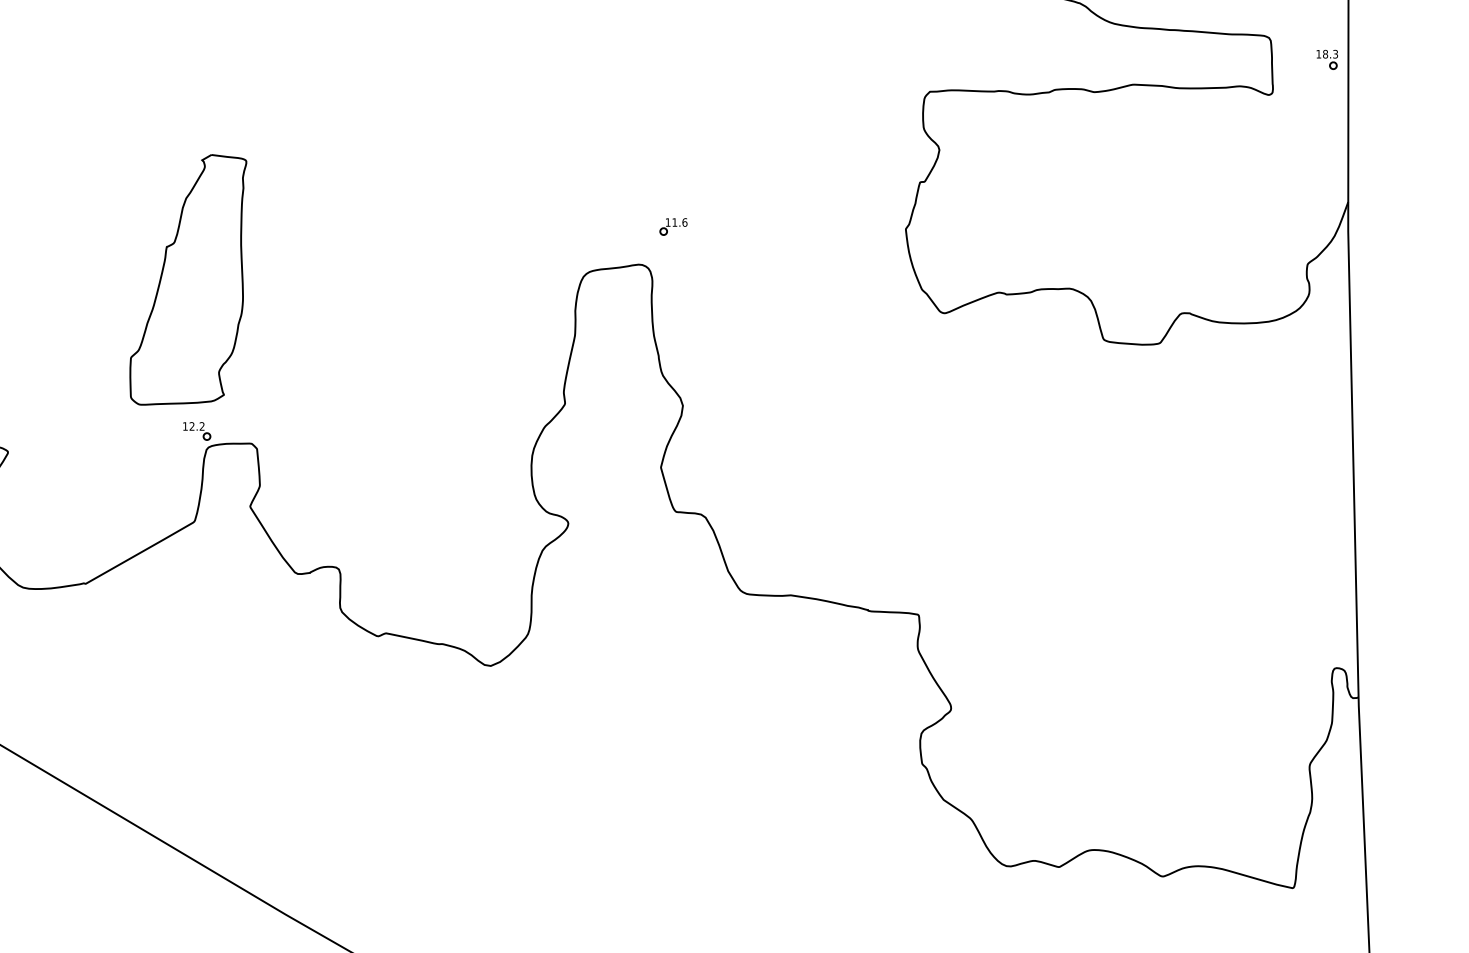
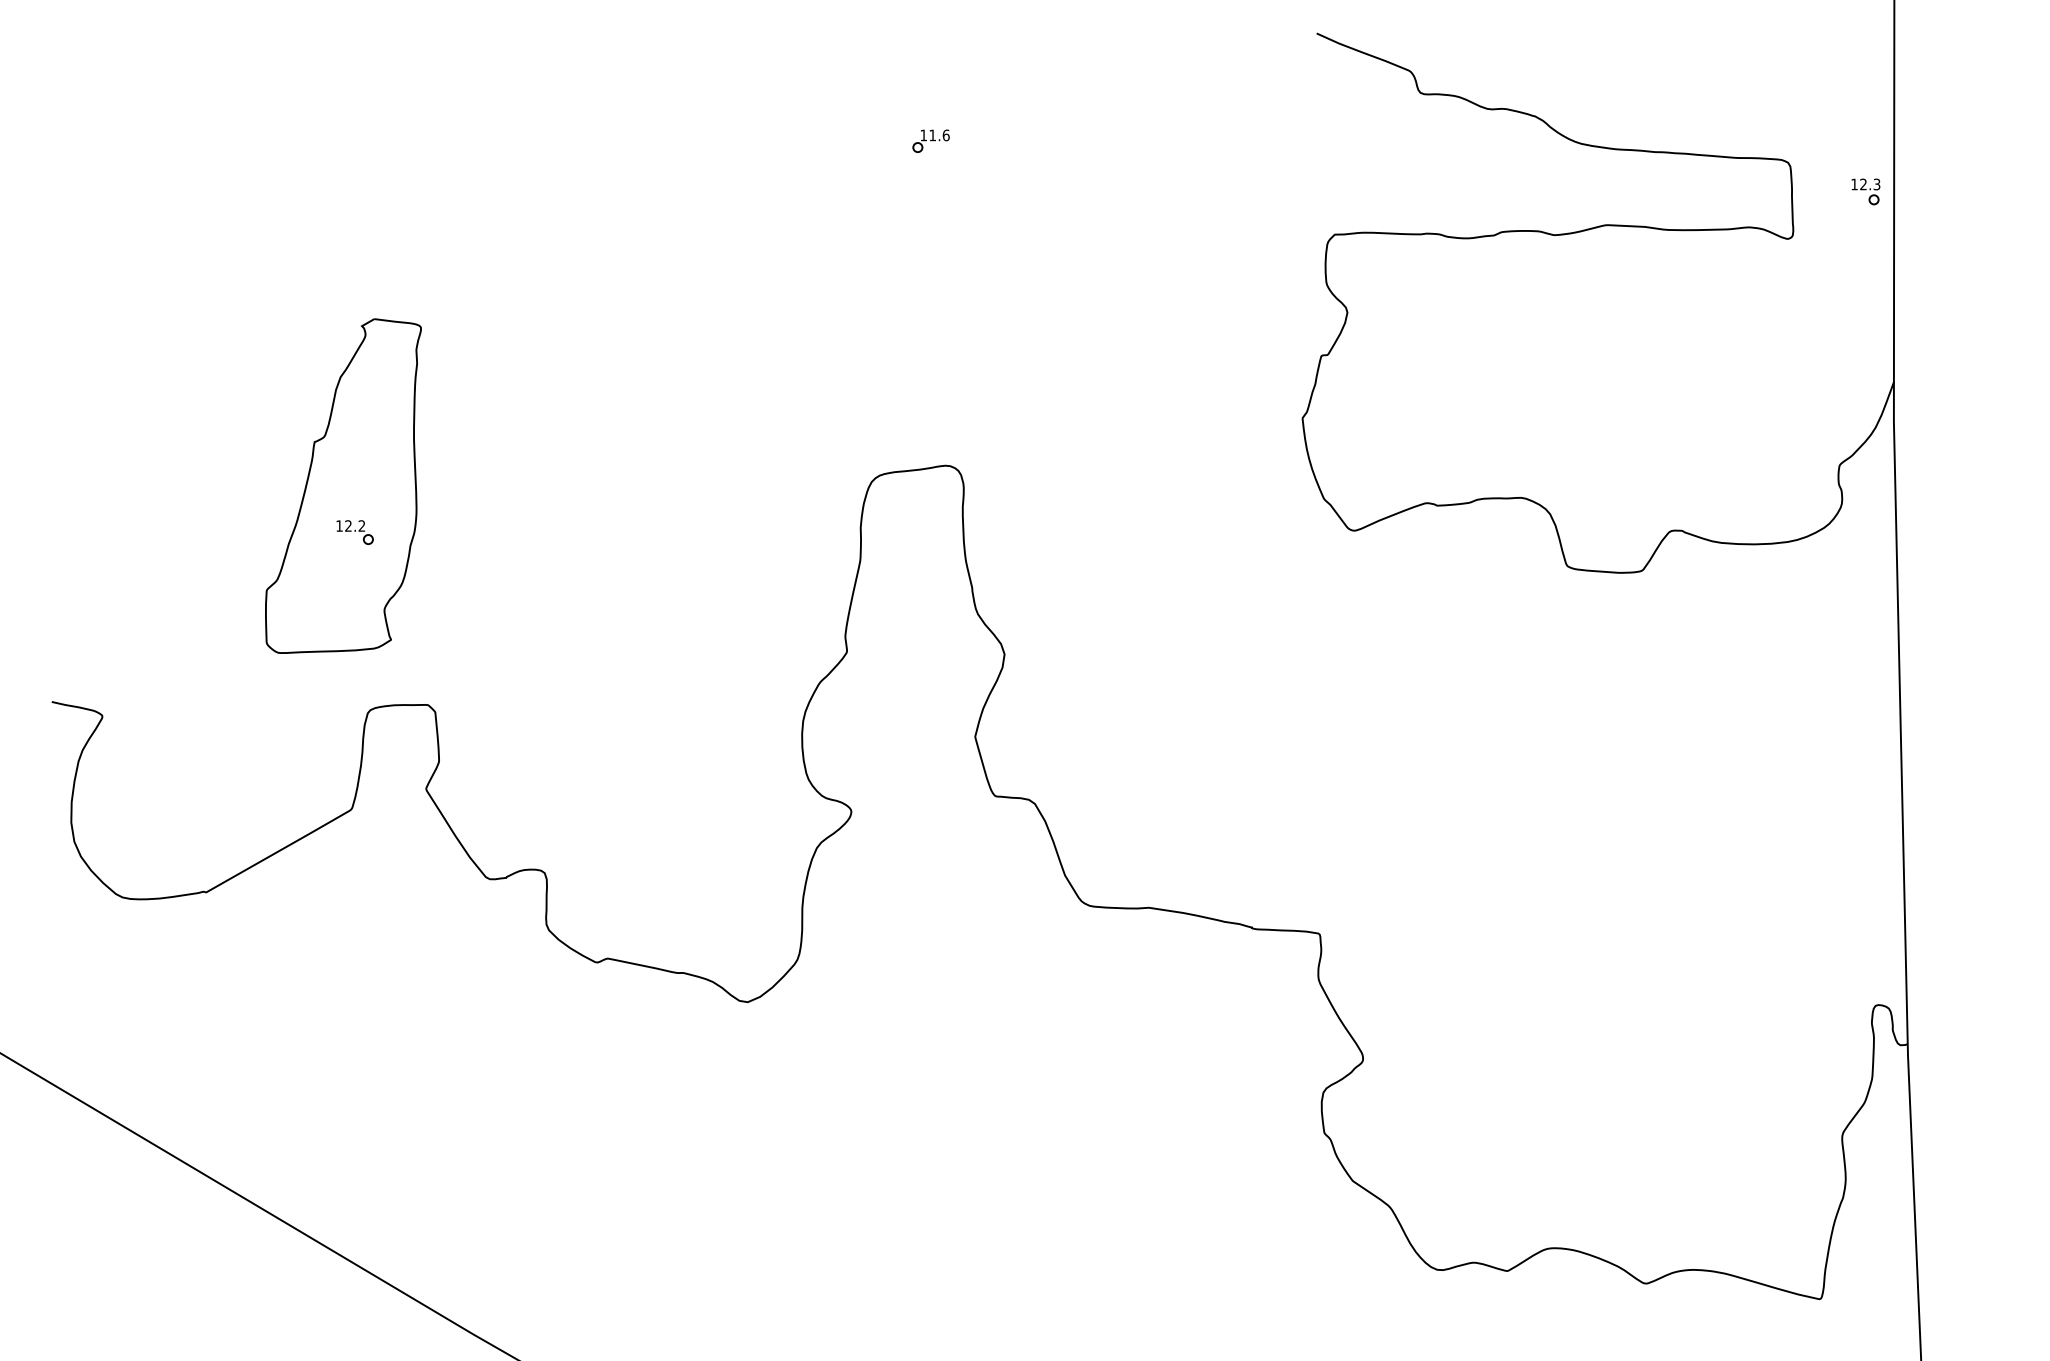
text: (1325, 54) -> (1863, 184), 18.3 -> 12.3
part: (673, 226) -> (930, 140), moved
part: (196, 431) -> (354, 532), moved

